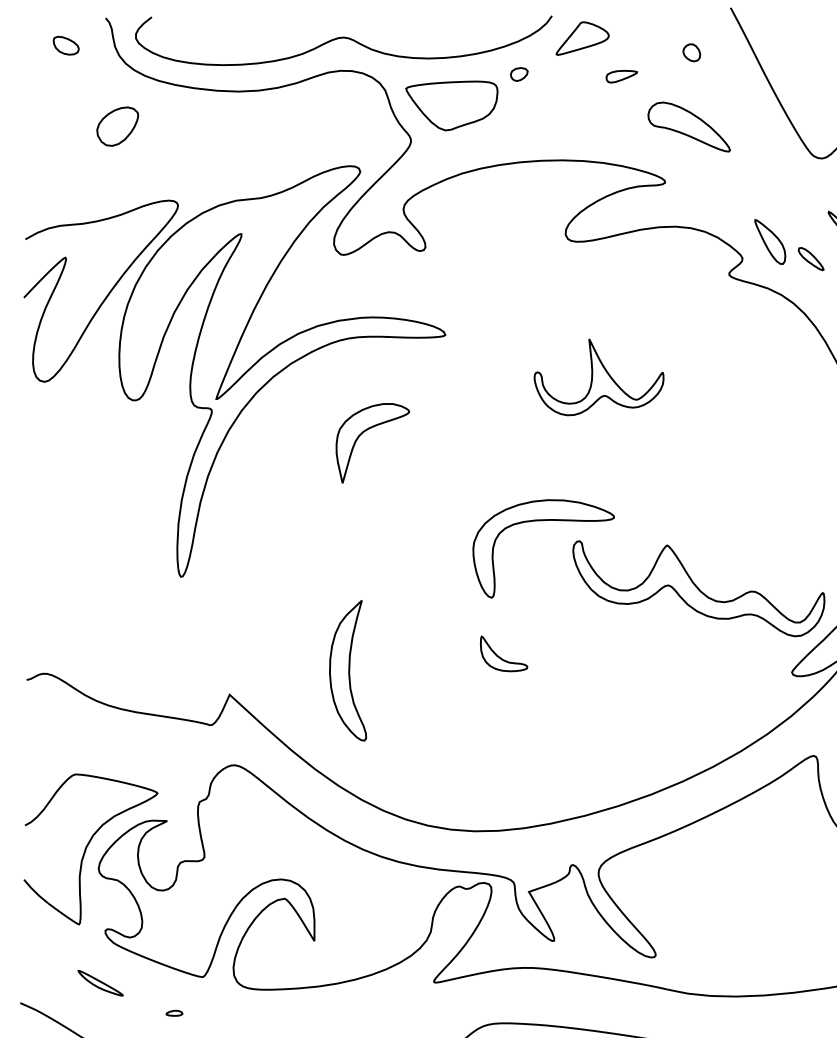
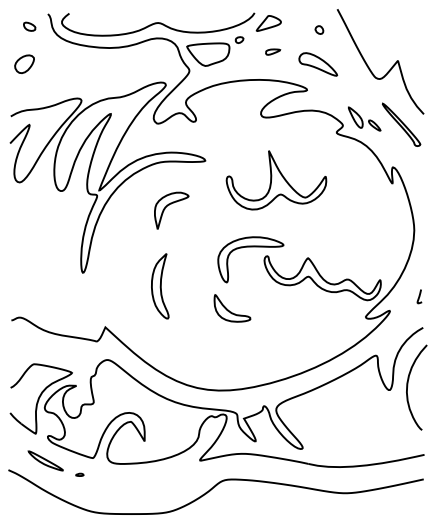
part: (622, 75) -> (273, 51), moved
part: (117, 124) -> (24, 63), moved
part: (599, 377) -> (276, 180), size x1.67
part: (504, 654) -> (232, 308), size x1.67
part: (348, 671) -> (160, 286), moved
part: (100, 982) -> (45, 460), size x1.67

